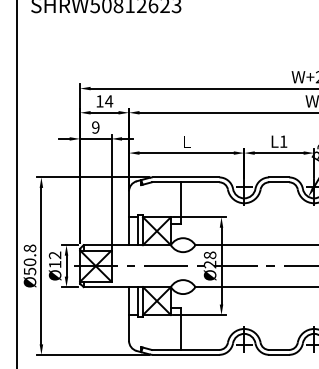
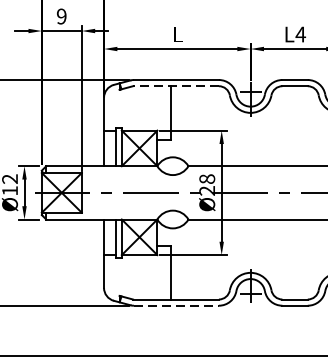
text: (283, 141) -> (300, 34), L1 -> L4
line: (185, 182) -> (175, 86), solid -> dashed
line: (186, 354) -> (177, 305), solid -> dashed

